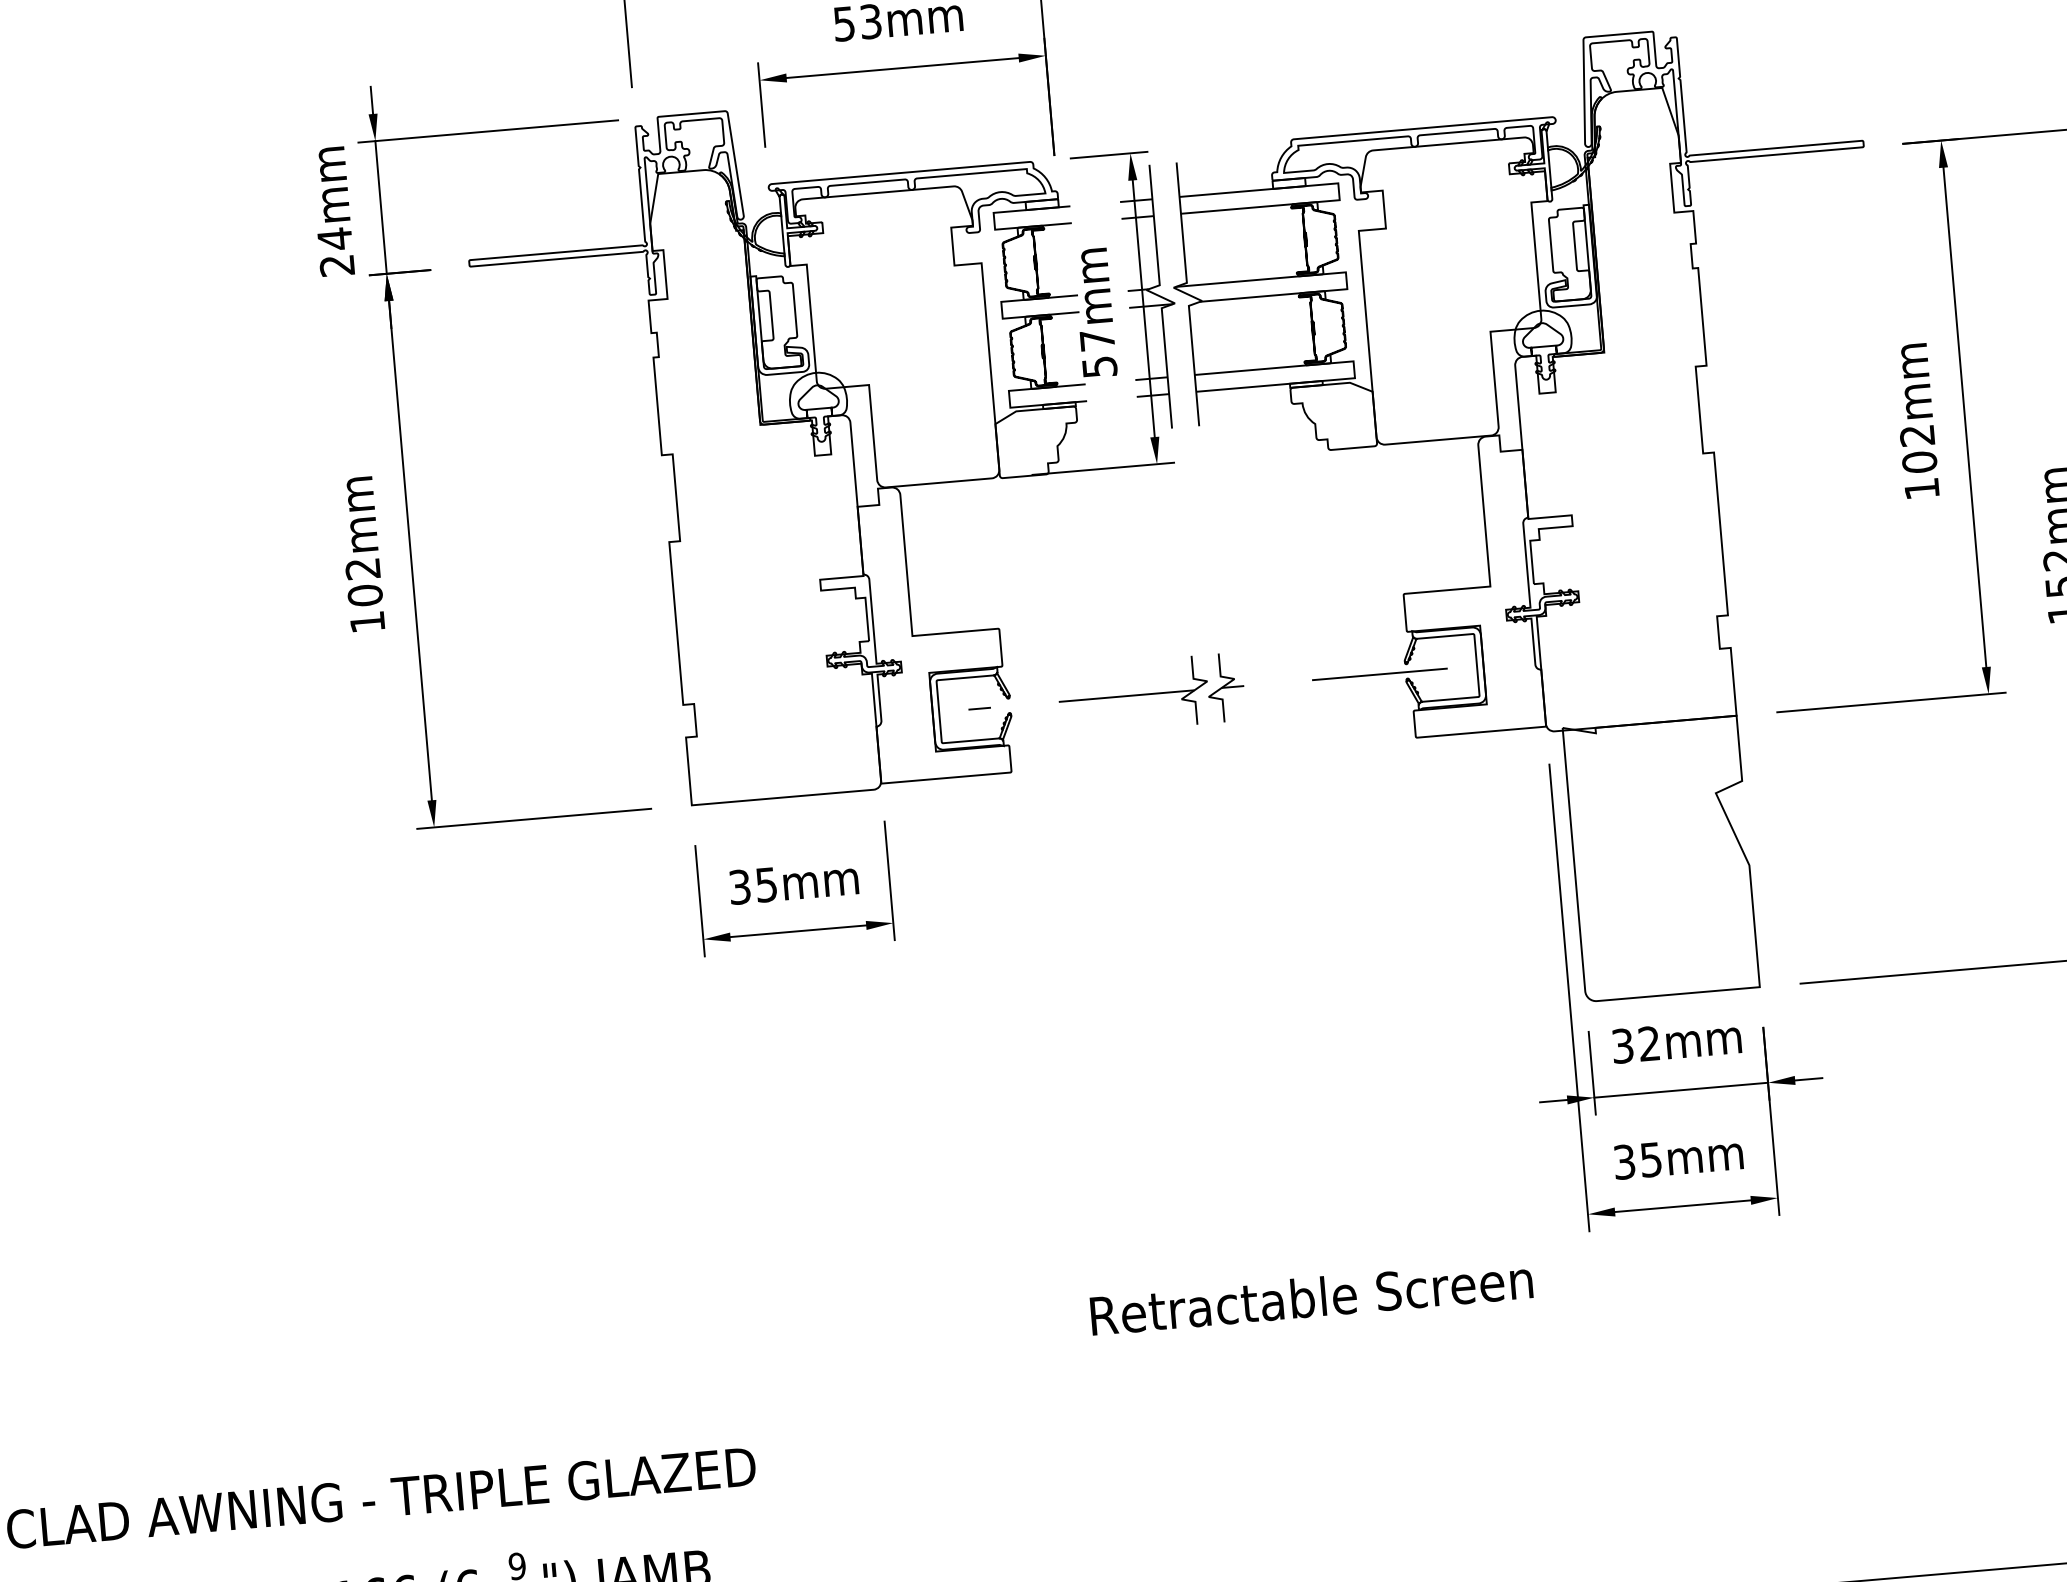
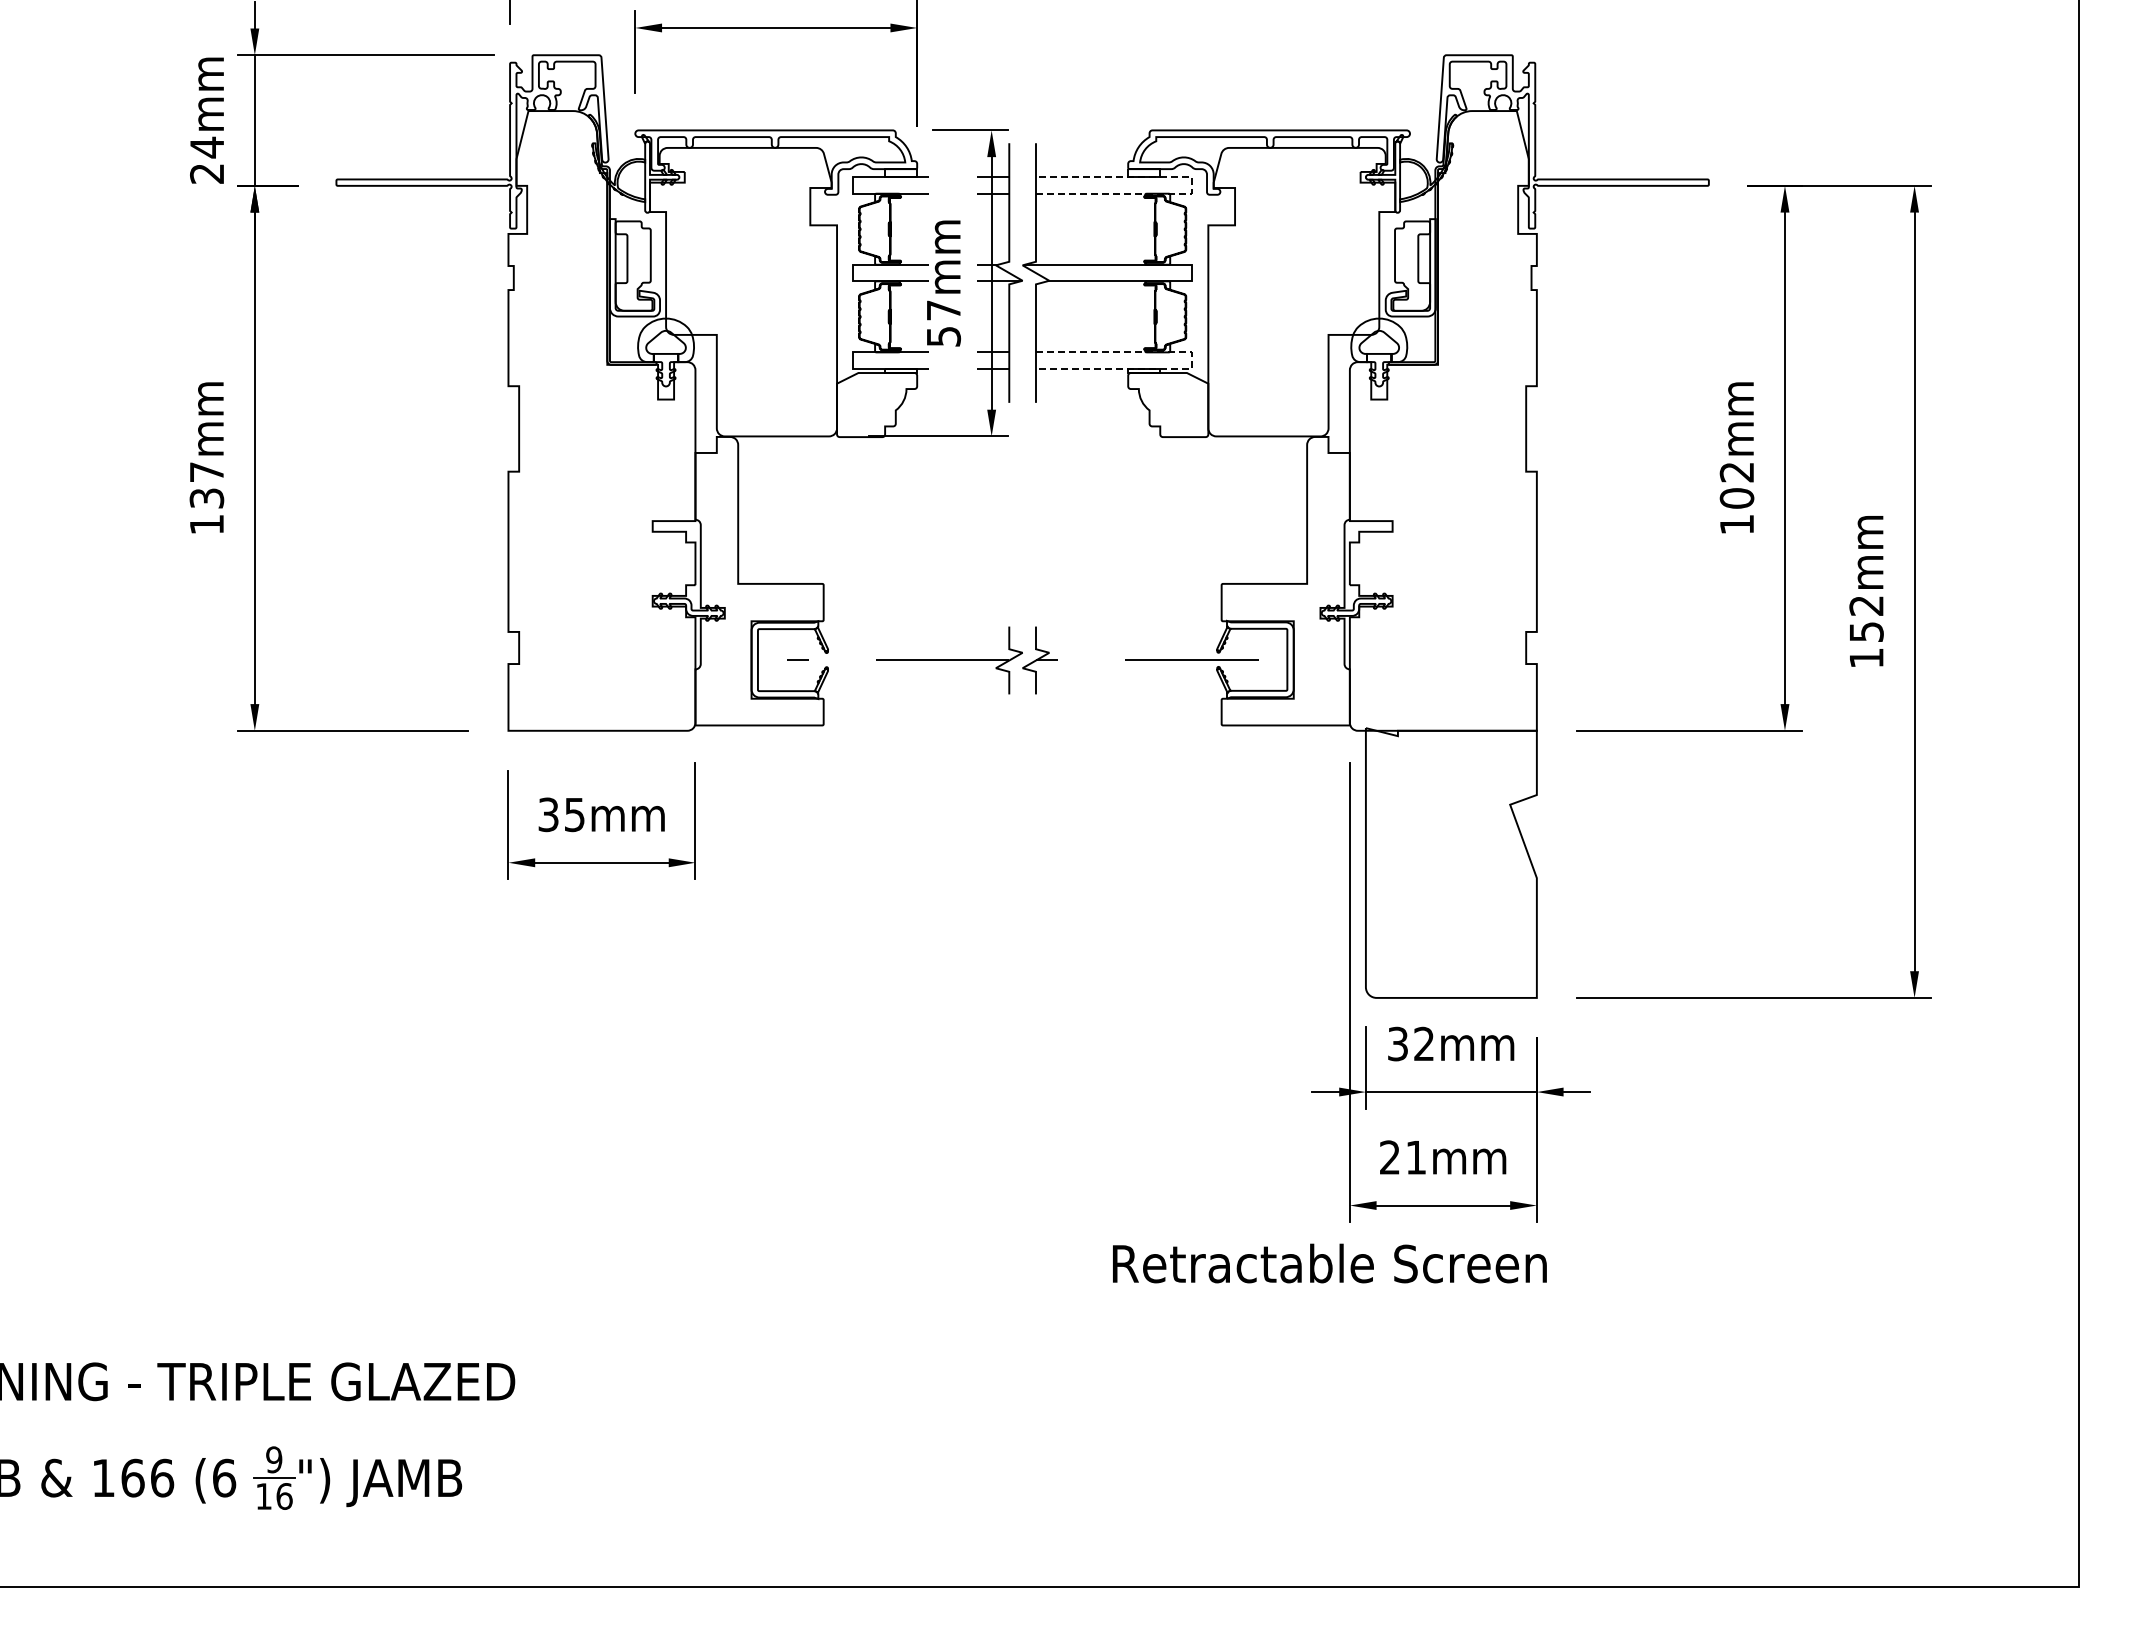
line: (1339, 190) -> (1192, 184), solid -> dashed
line: (1354, 370) -> (1192, 361), solid -> dashed
text: (363, 582) -> (206, 485), 102mm -> 137mm
text: (1637, 1160) -> (1402, 1157), 35mm -> 21mm
text: (1311, 1297) -> (1329, 1263), moved

